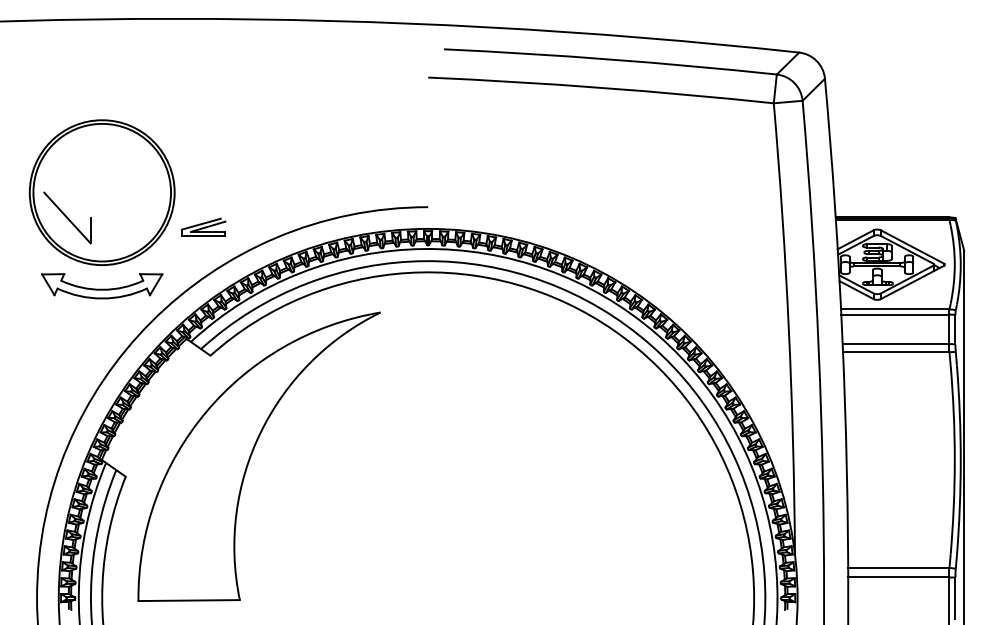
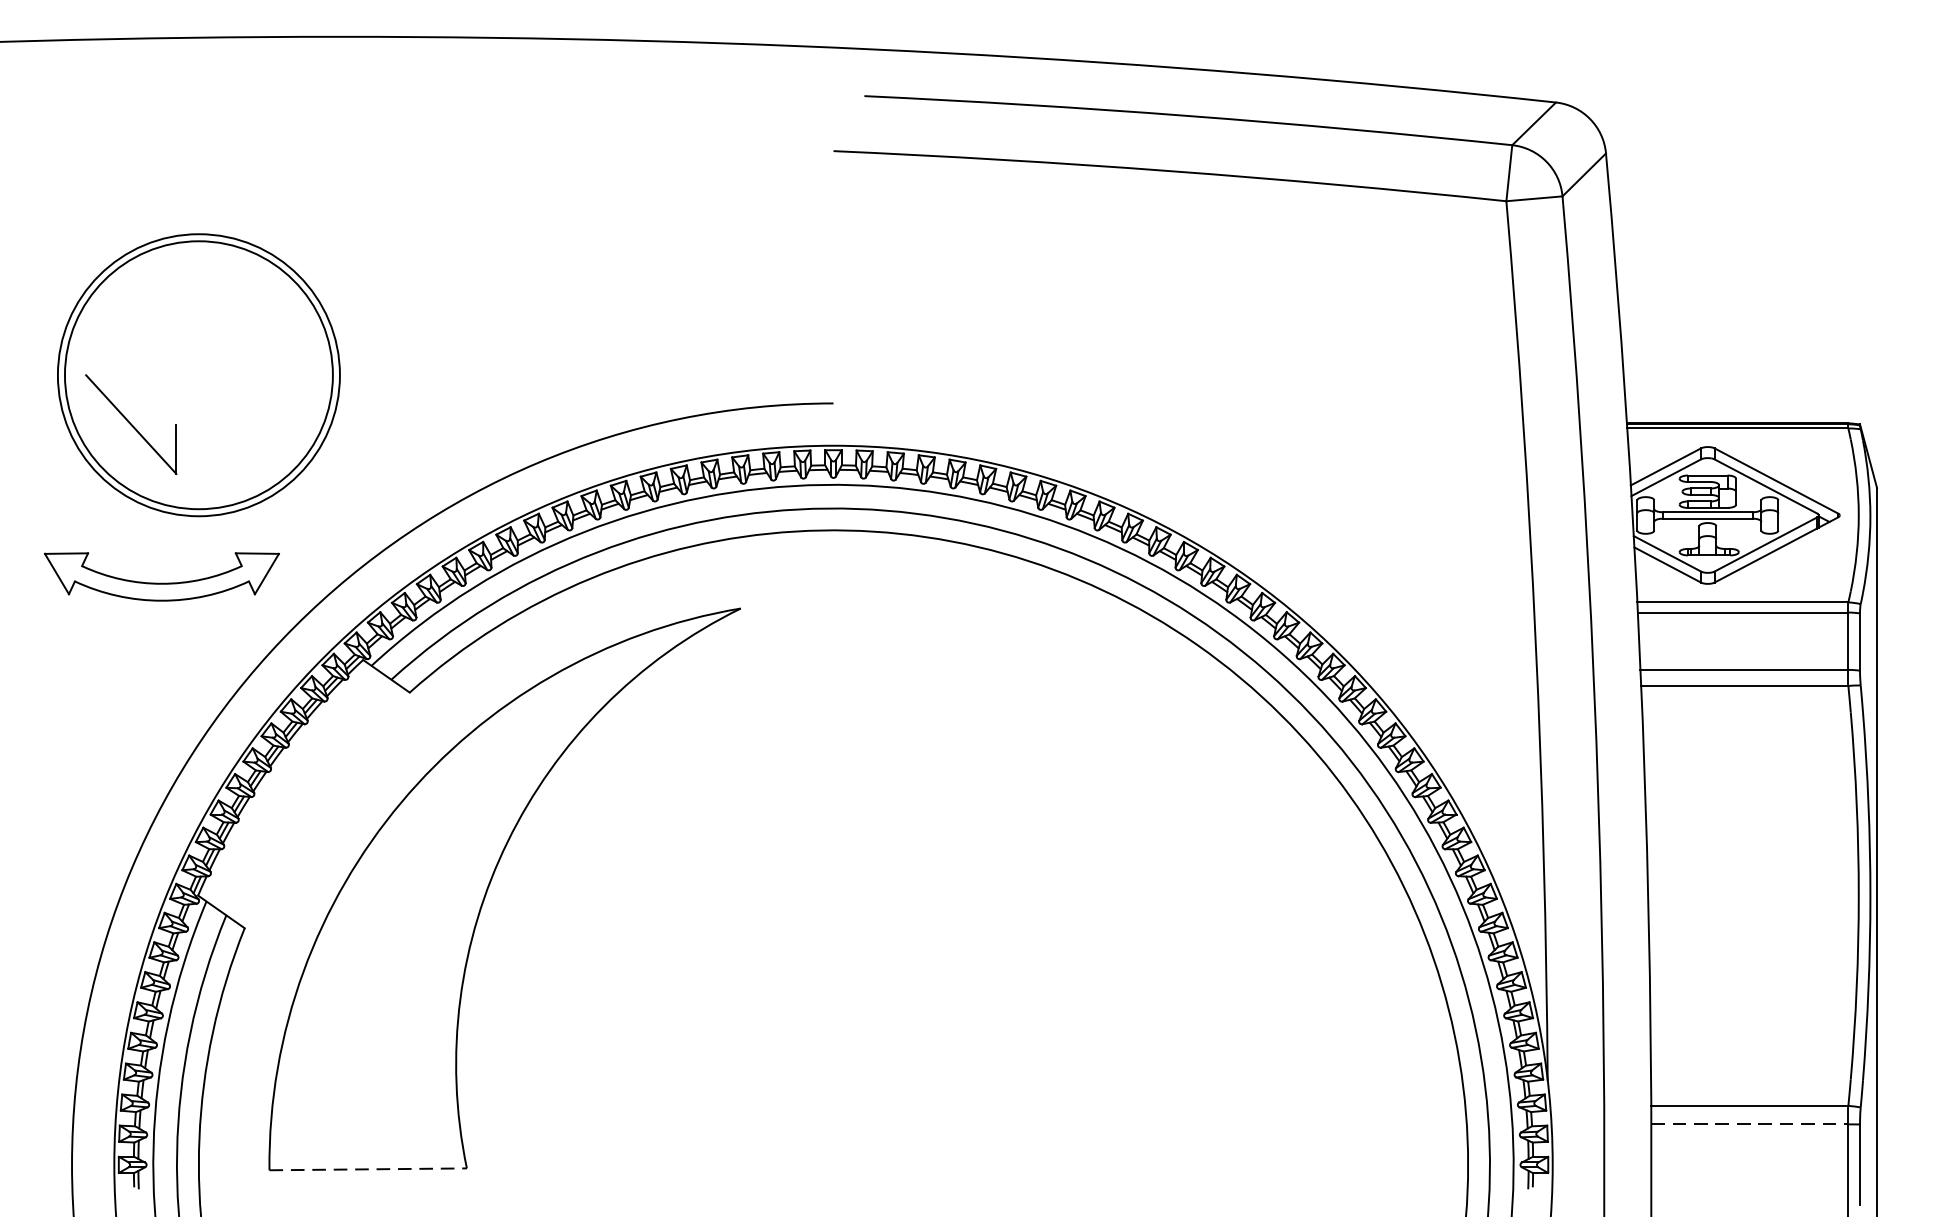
part: (203, 226) -> (396, 441), removed
part: (102, 286) -> (162, 577), moved
line: (898, 577) -> (1749, 1124), solid -> dashed
line: (189, 600) -> (368, 1169), solid -> dashed

